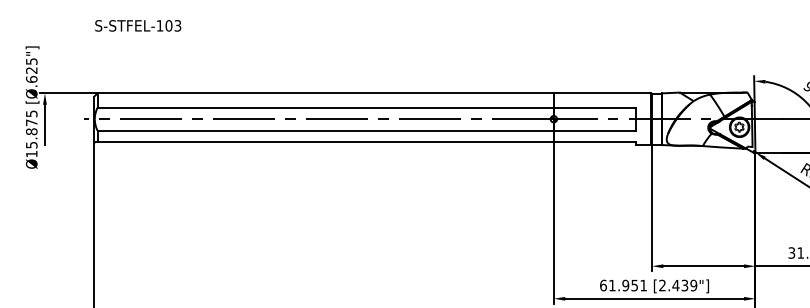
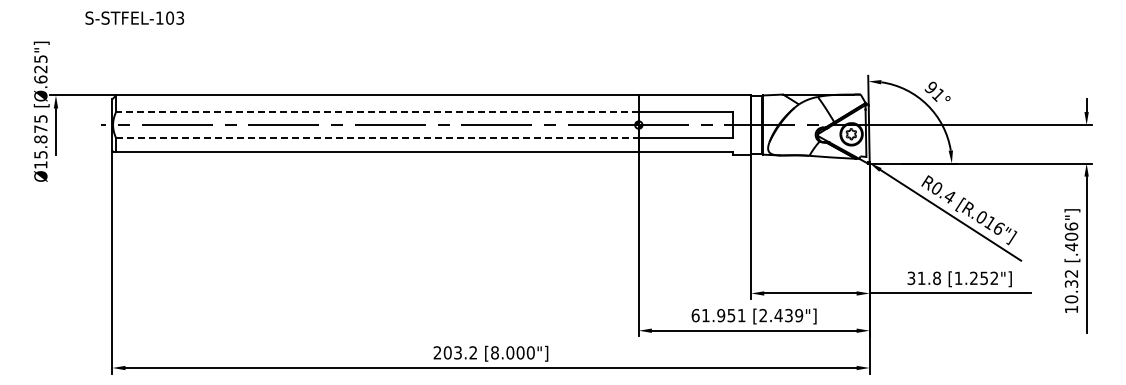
text: (137, 25) -> (134, 17), moved
line: (324, 107) -> (376, 111), solid -> dashed
line: (325, 130) -> (377, 138), solid -> dashed

